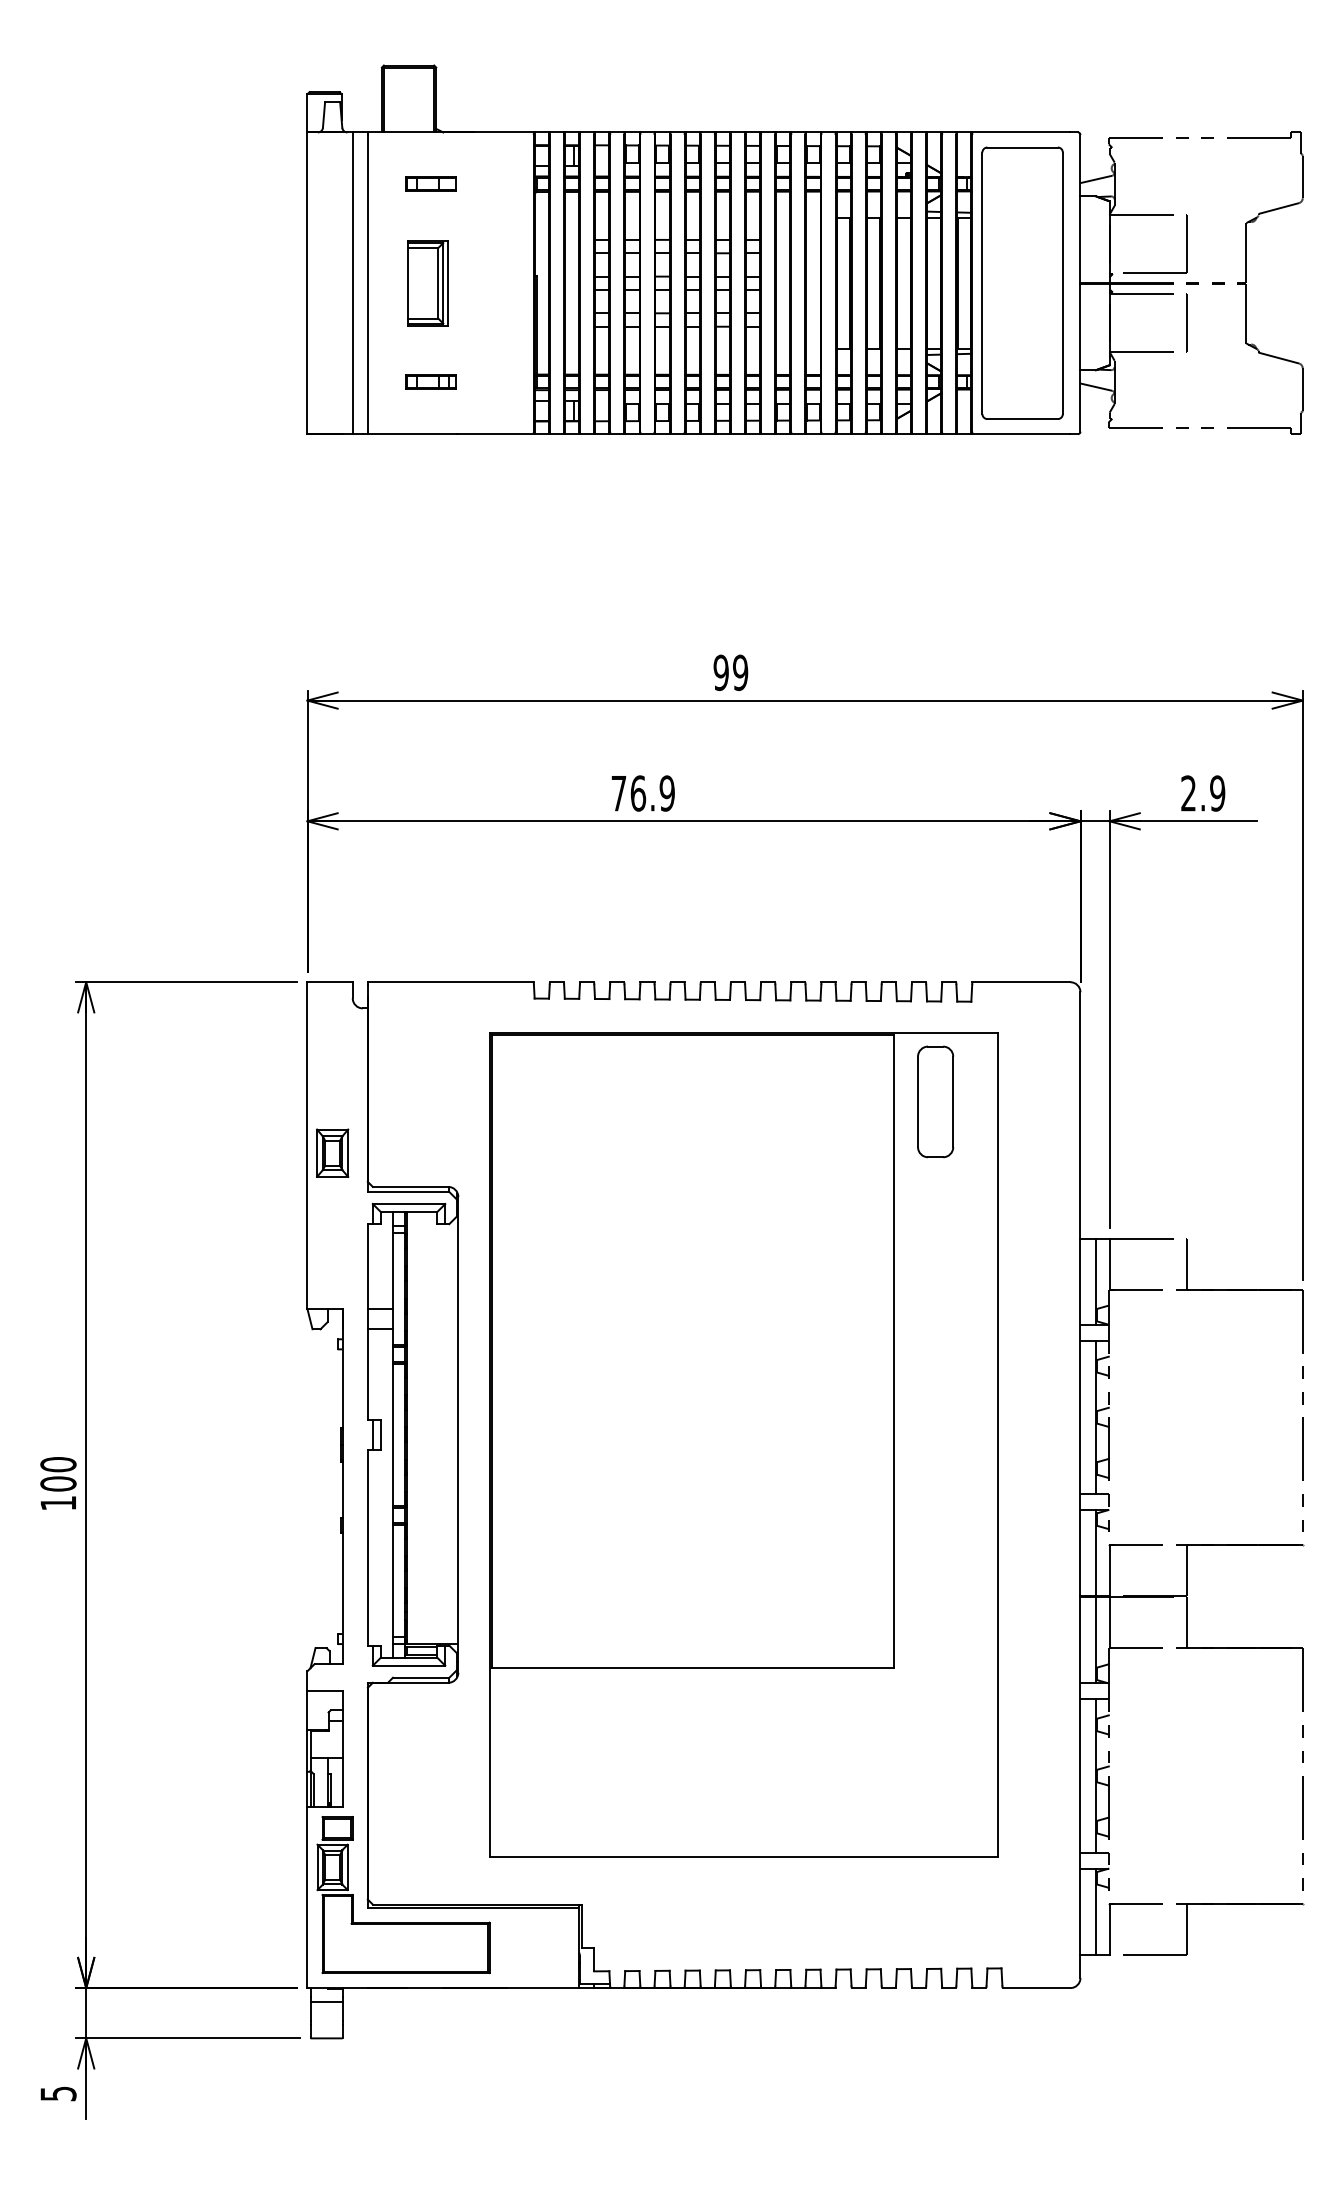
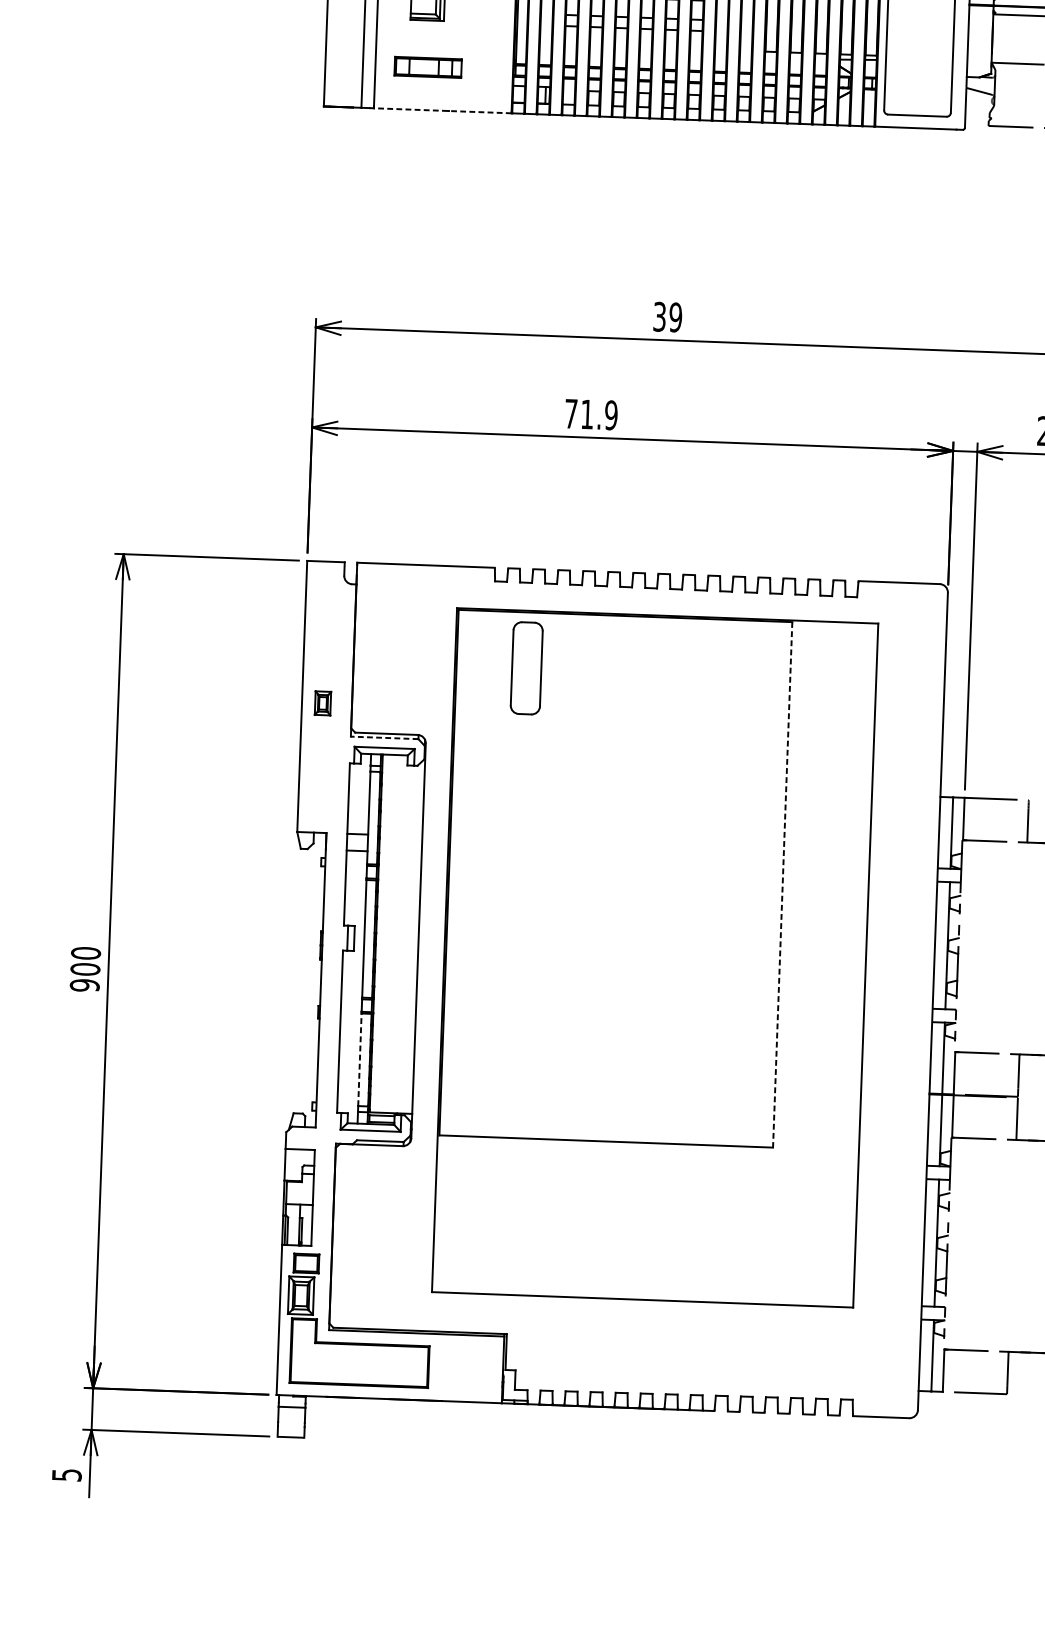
part: (430, 381) -> (427, 66), size x1.6
line: (450, 434) -> (442, 111), solid -> dashed
text: (720, 672) -> (659, 316), 99 -> 39
text: (638, 793) -> (587, 414), 76.9 -> 71.9
part: (935, 1101) -> (526, 667), moved
part: (332, 1152) -> (322, 702), size x0.6
line: (408, 1191) -> (384, 737), solid -> dashed
line: (894, 1351) -> (782, 884), solid -> dashed
text: (58, 1502) -> (84, 984), 100 -> 900
line: (392, 1580) -> (359, 1059), solid -> dashed

